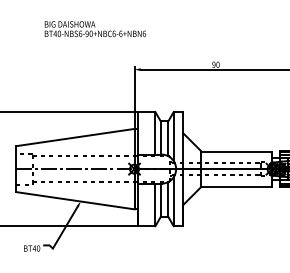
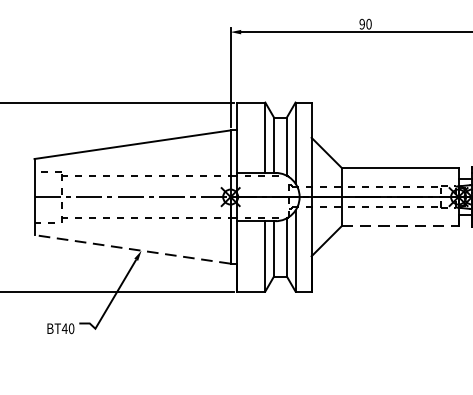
line: (237, 186) -> (401, 225), solid -> dashed
line: (75, 200) -> (132, 249), solid -> dashed

